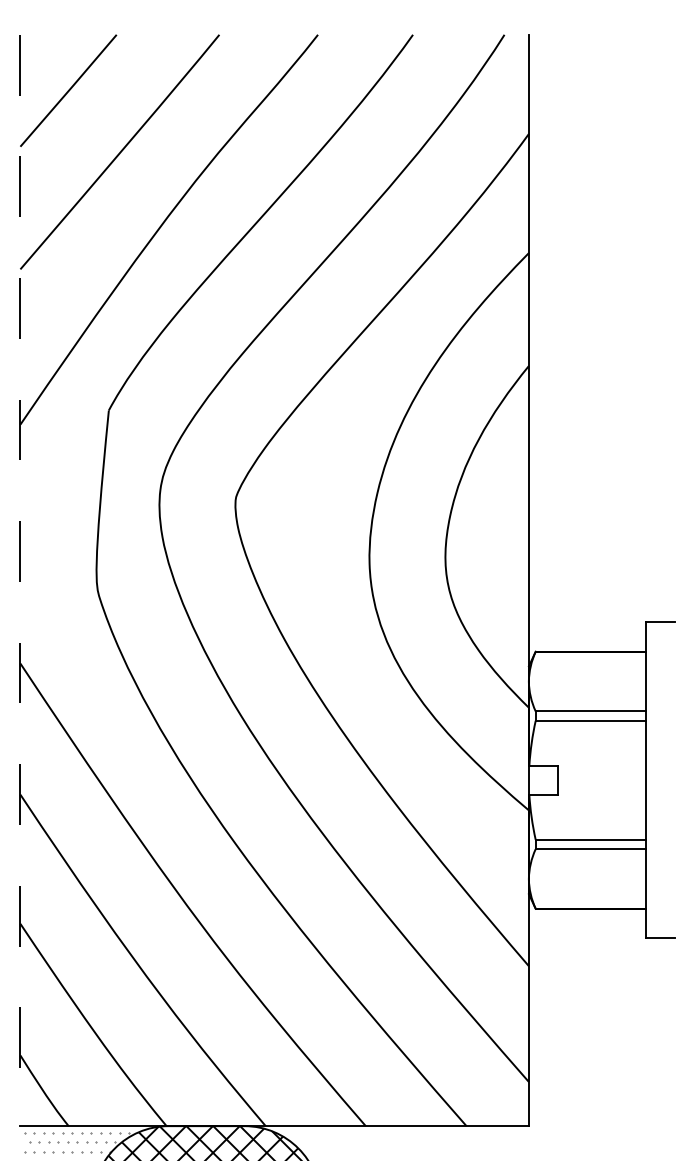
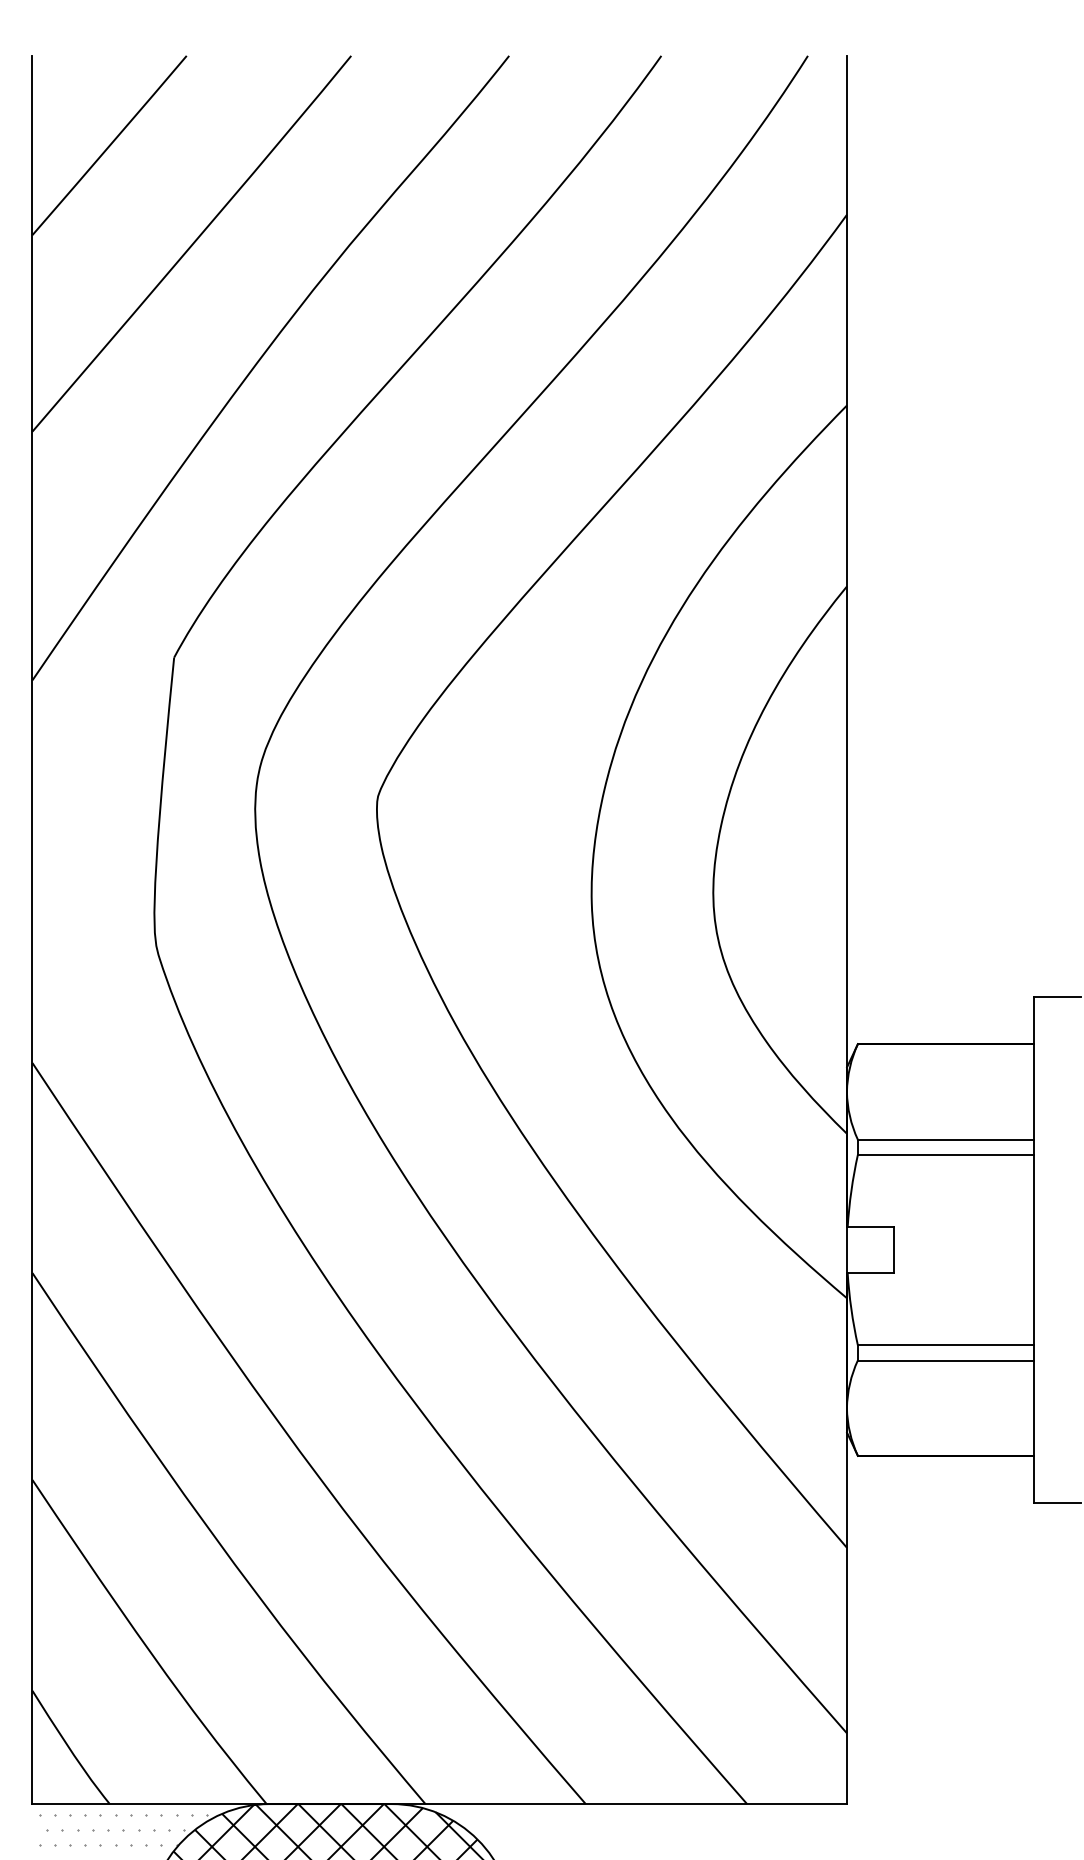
line: (20, 580) -> (32, 930), dashed -> solid

